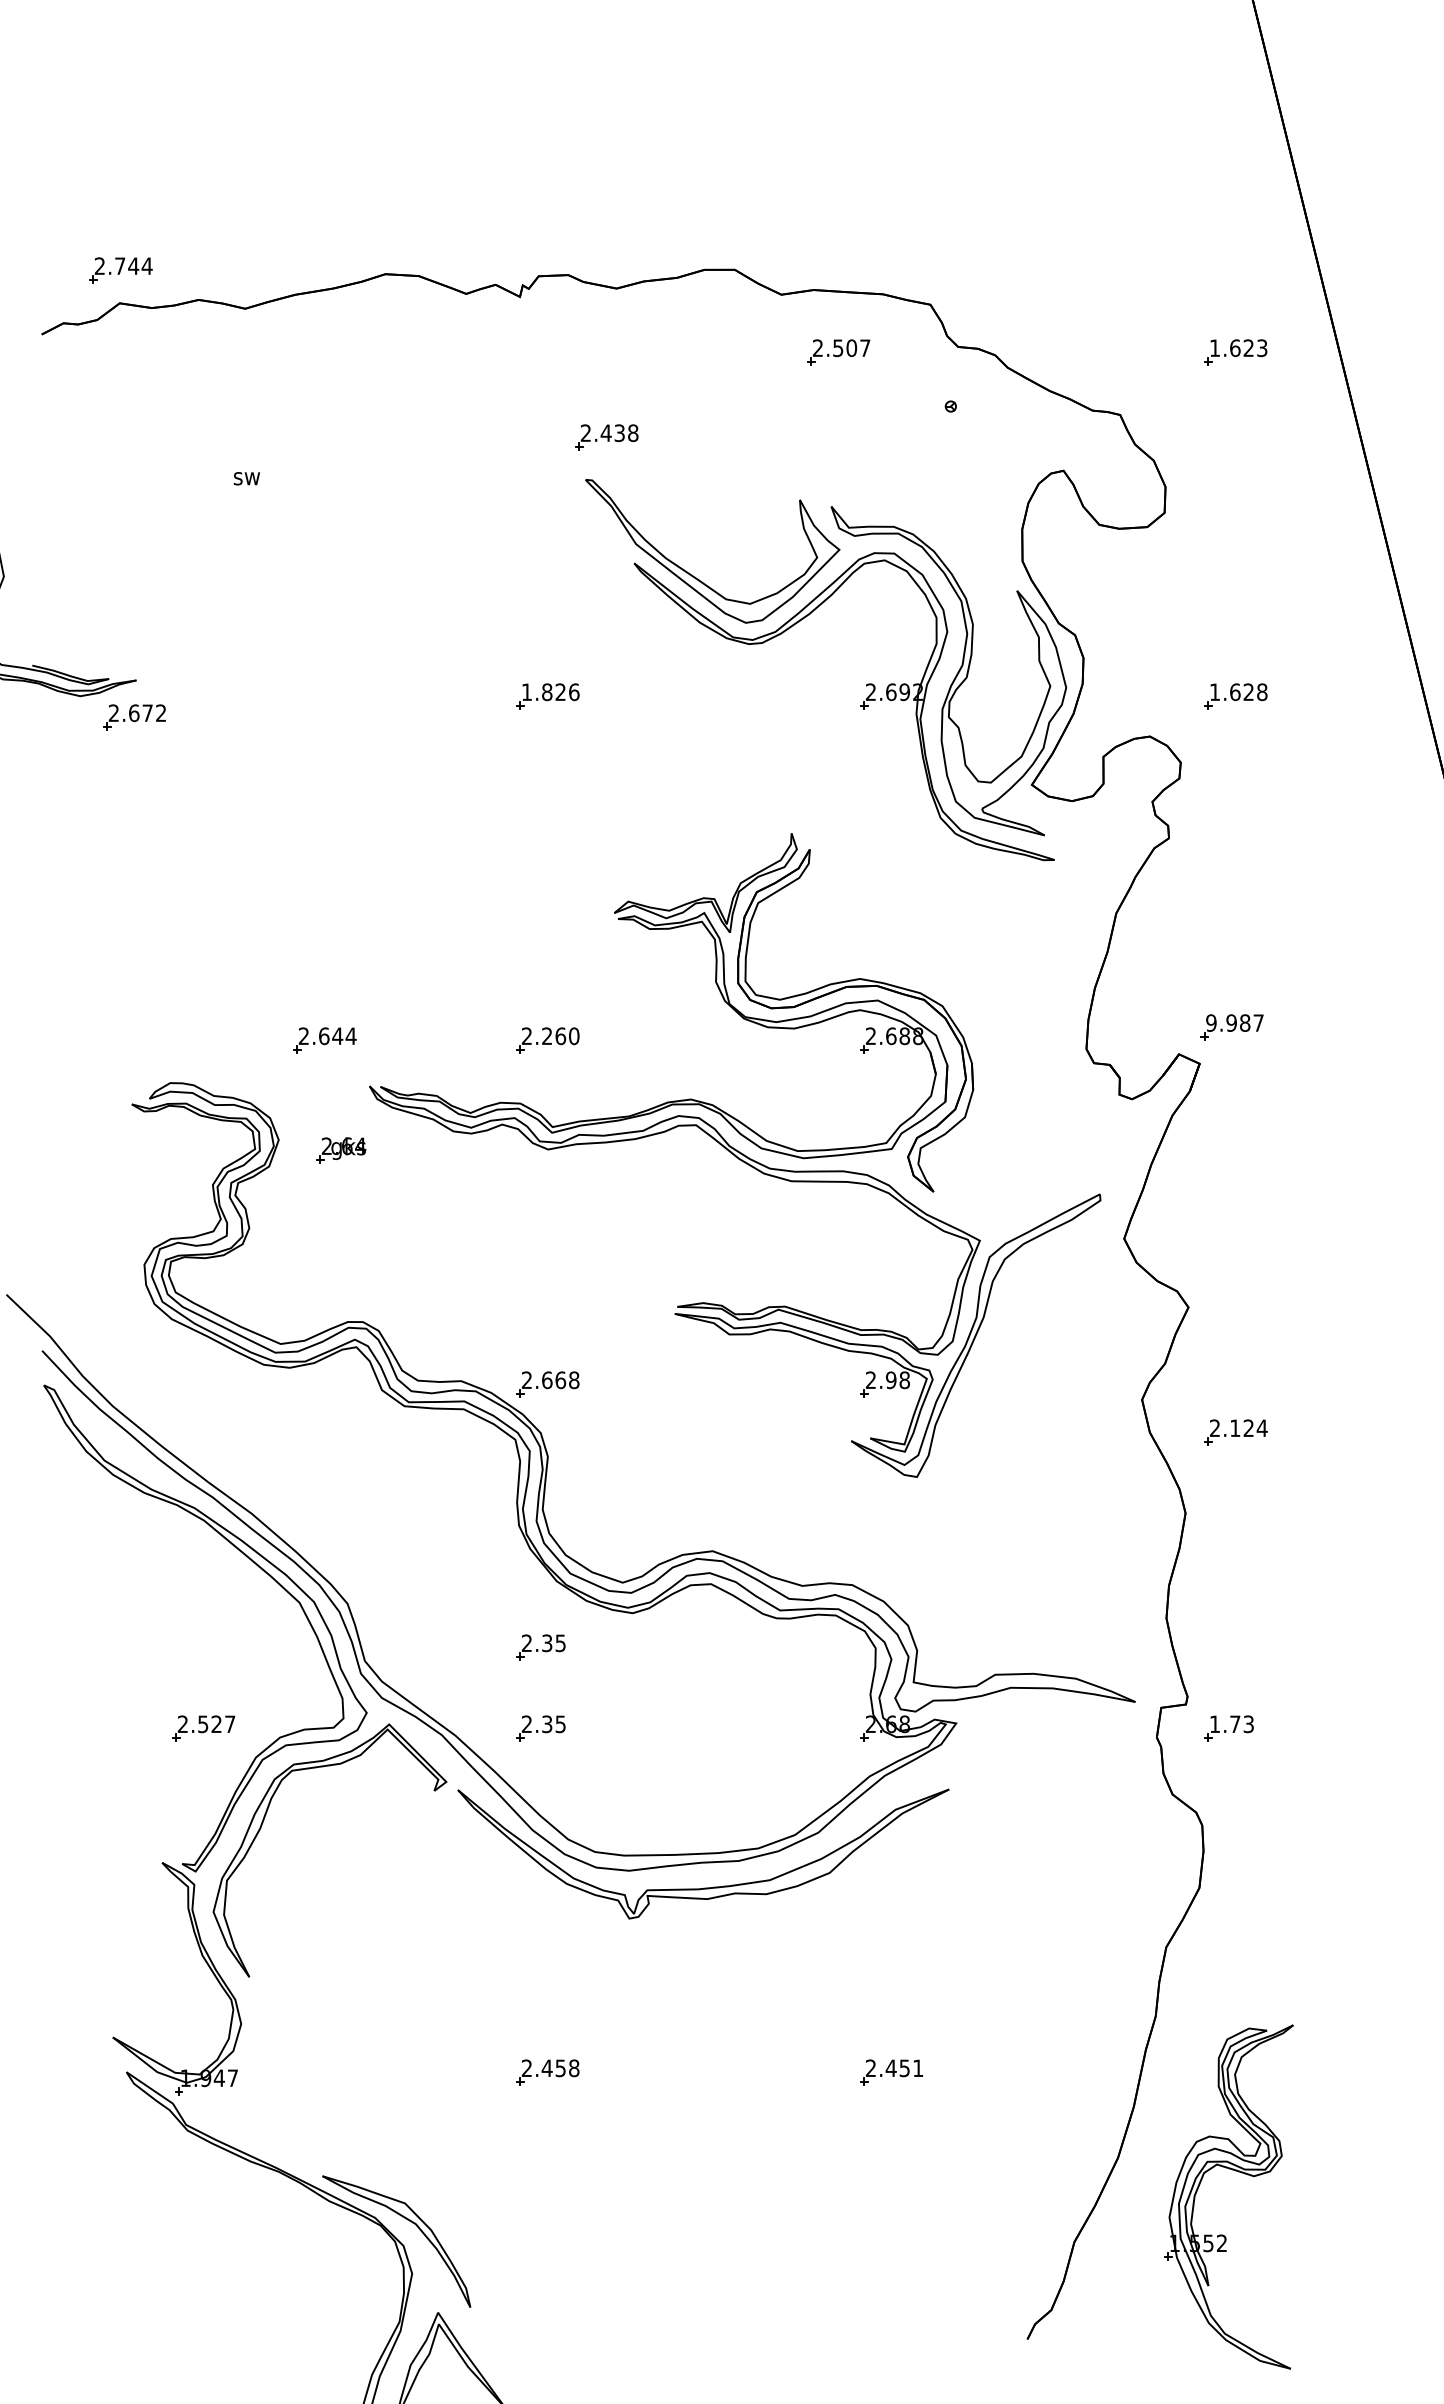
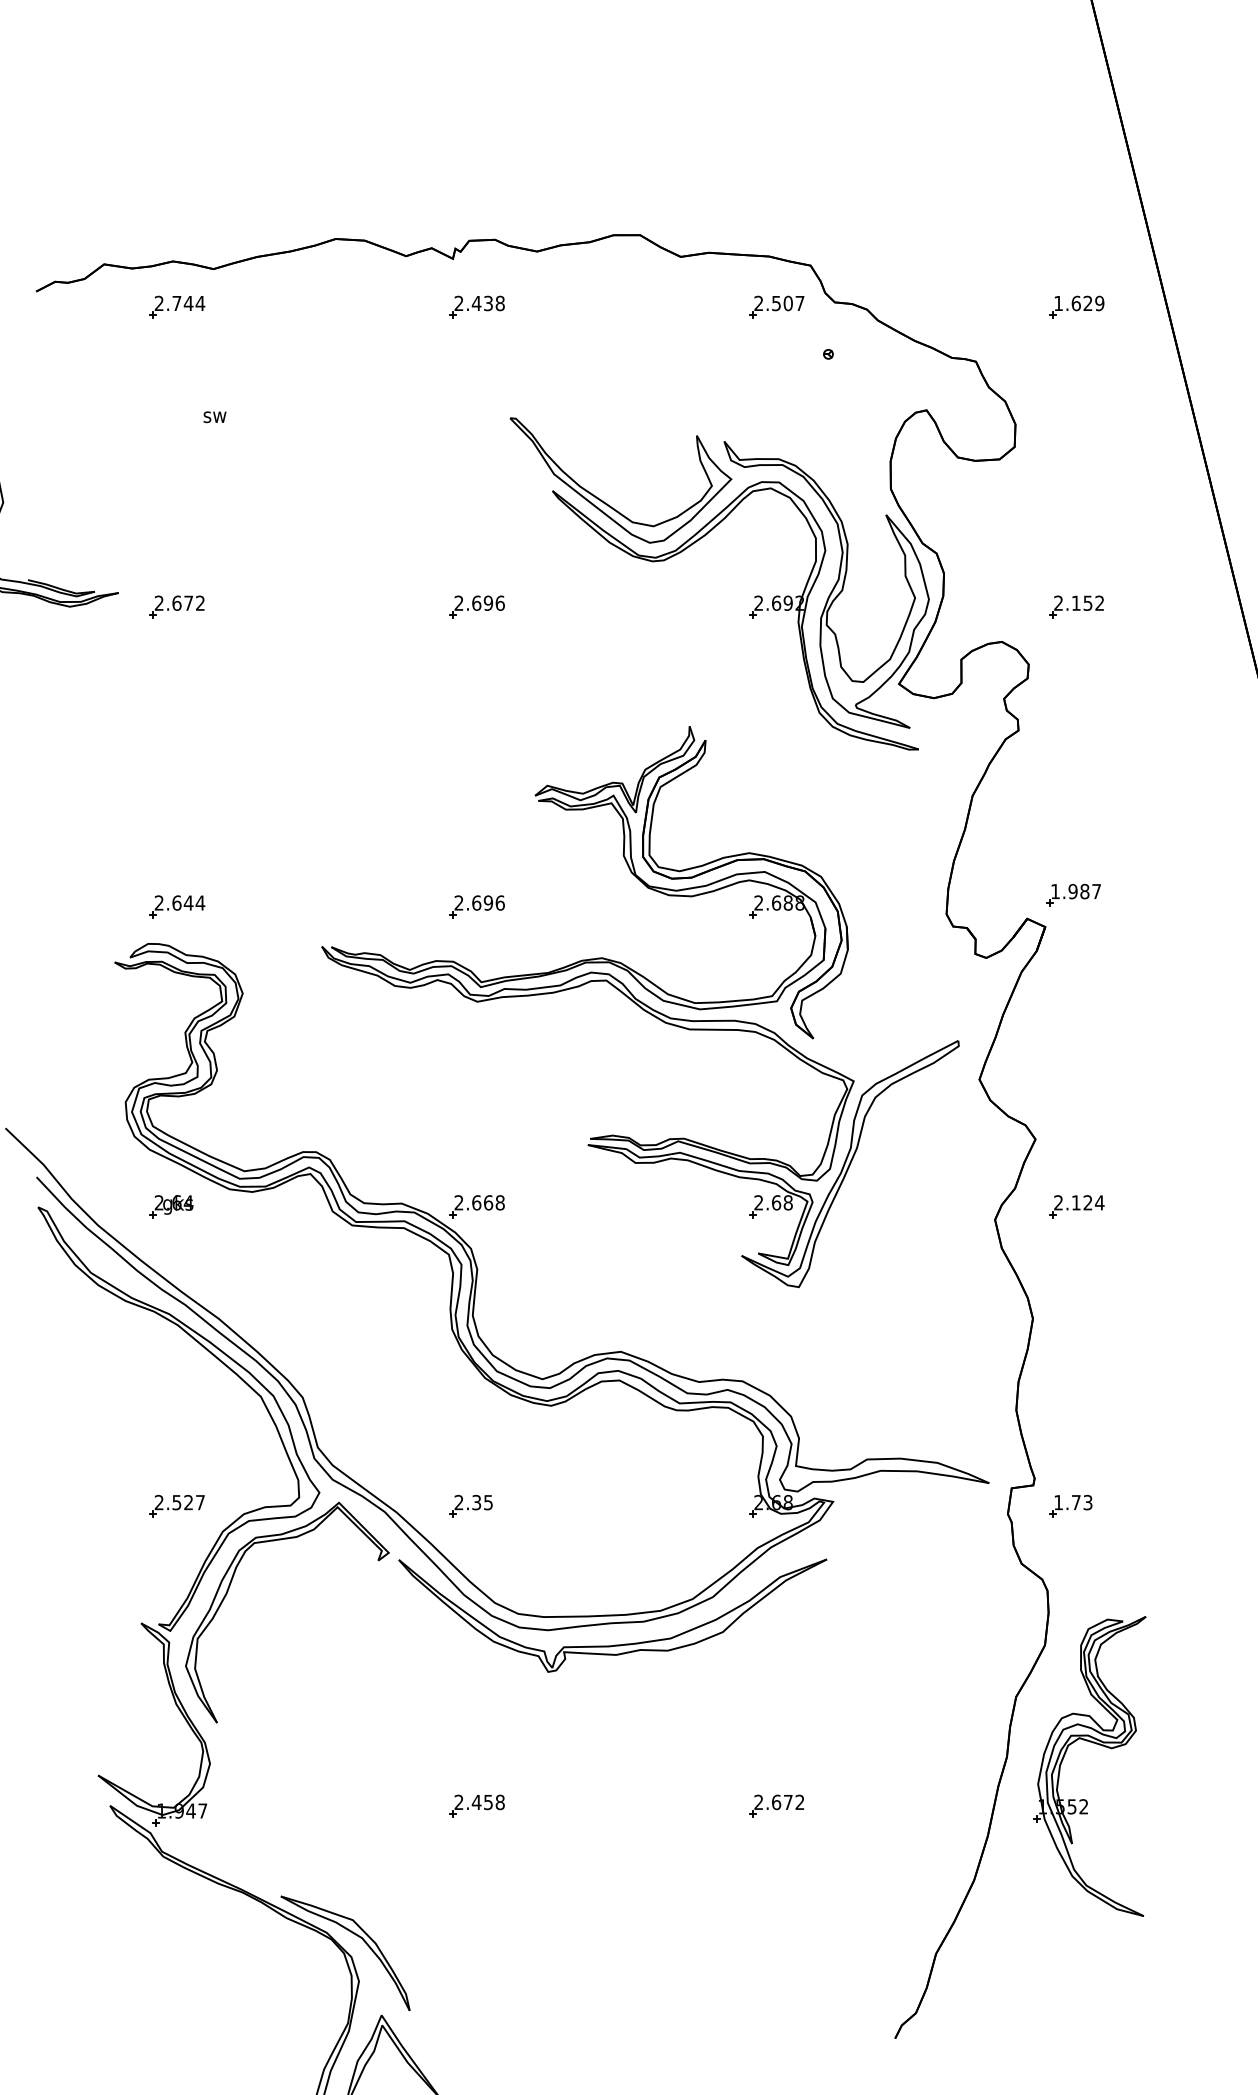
part: (120, 270) -> (177, 307), moved
text: (1262, 347) -> (1099, 302), 1.623 -> 1.629
part: (838, 352) -> (776, 307), moved
part: (606, 437) -> (476, 307), moved
text: (543, 692) -> (473, 603), 1.826 -> 2.696
text: (1238, 692) -> (1079, 603), 1.628 -> 2.152
part: (134, 717) -> (177, 607), moved
text: (1211, 1022) -> (1055, 891), 9.987 -> 1.987
text: (560, 1036) -> (488, 903), 2.260 -> 2.696
part: (324, 1040) -> (177, 906), moved
part: (341, 1150) -> (171, 1206), moved
text: (891, 1380) -> (776, 1203), 2.98 -> 2.68
part: (1235, 1432) -> (1076, 1206), moved
part: (540, 1647) -> (470, 1435), removed
text: (904, 2068) -> (788, 1802), 2.451 -> 2.672
part: (1235, 2171) -> (1095, 1744), moved

